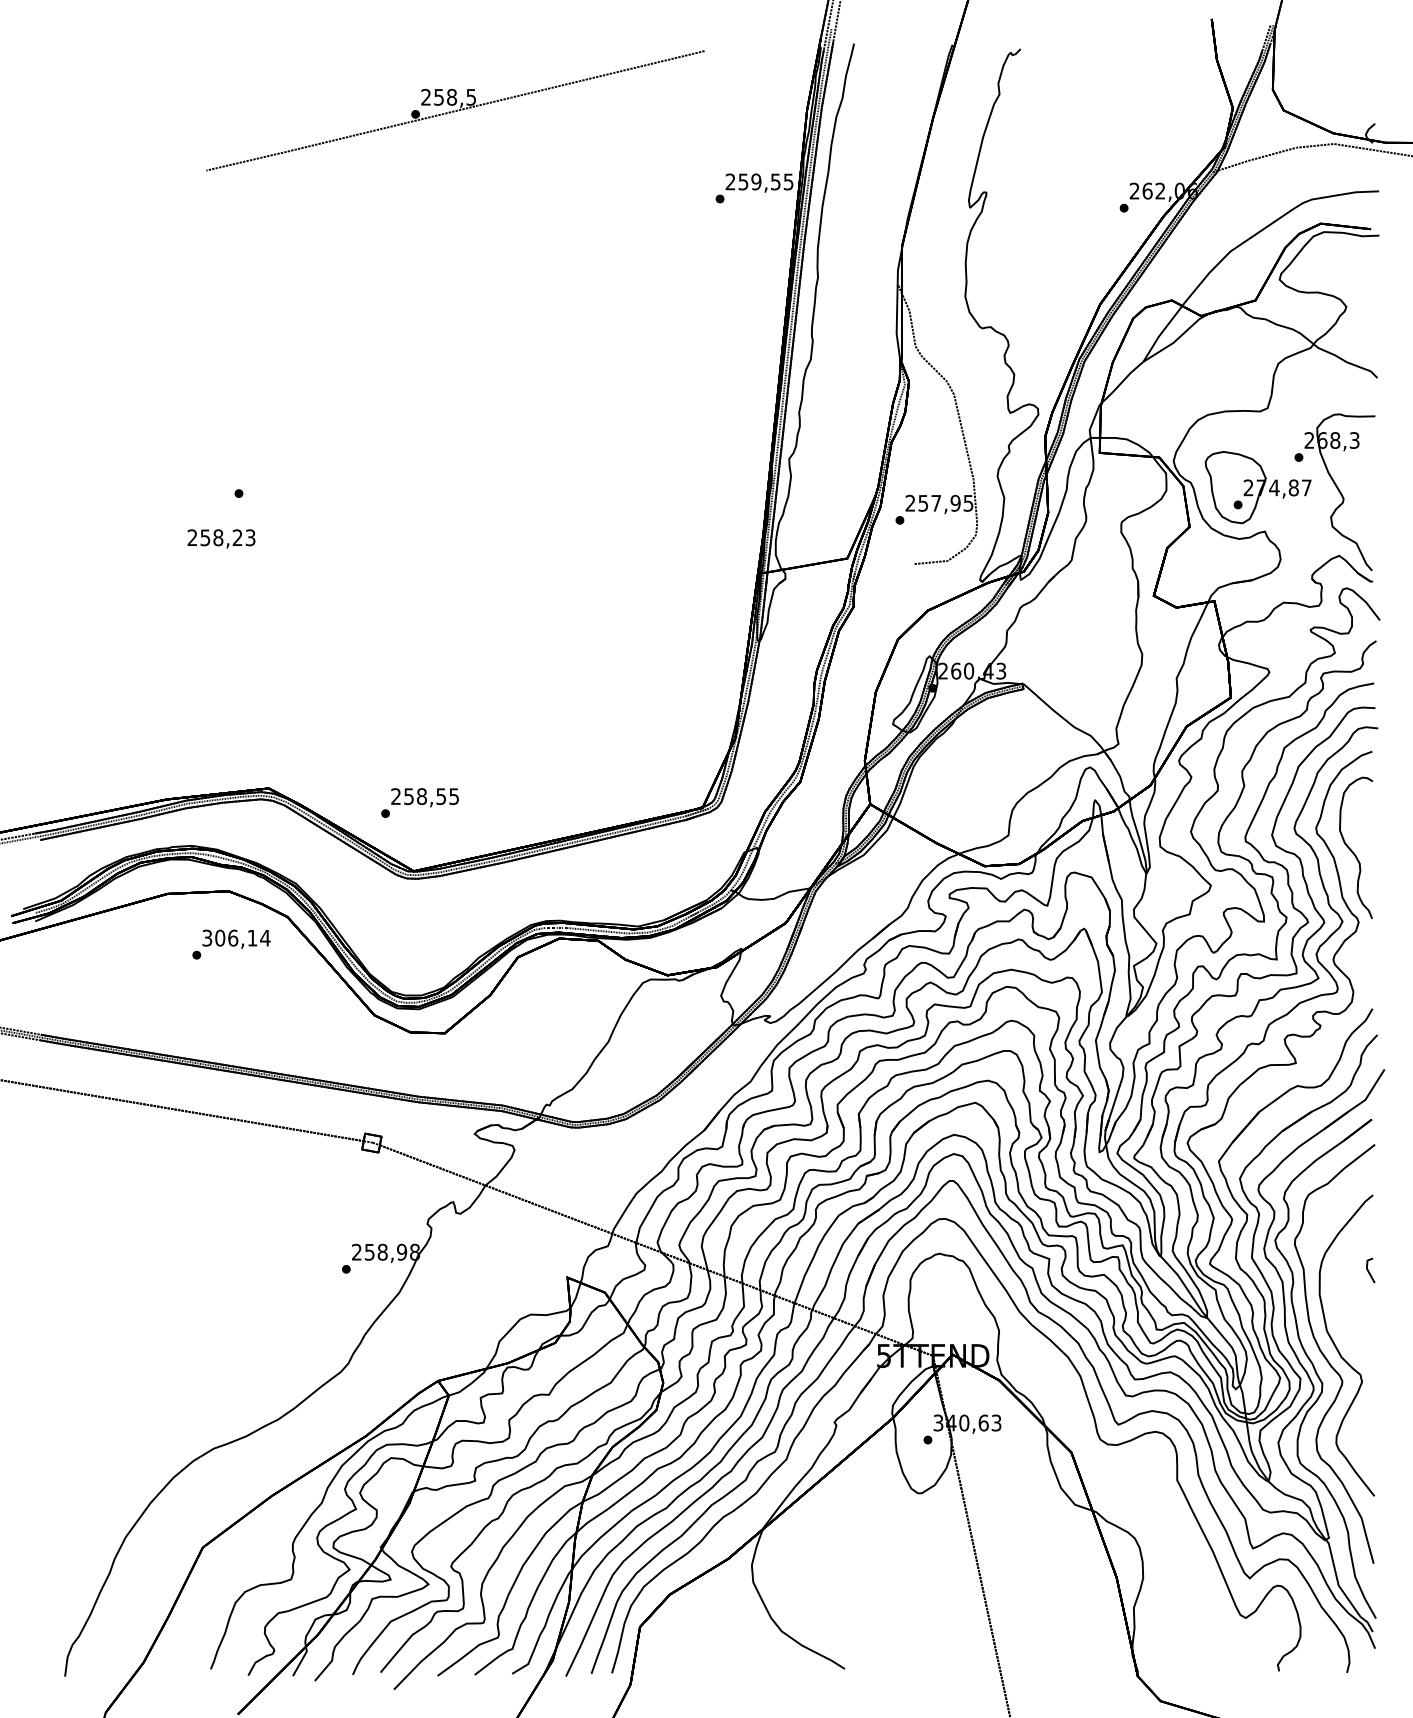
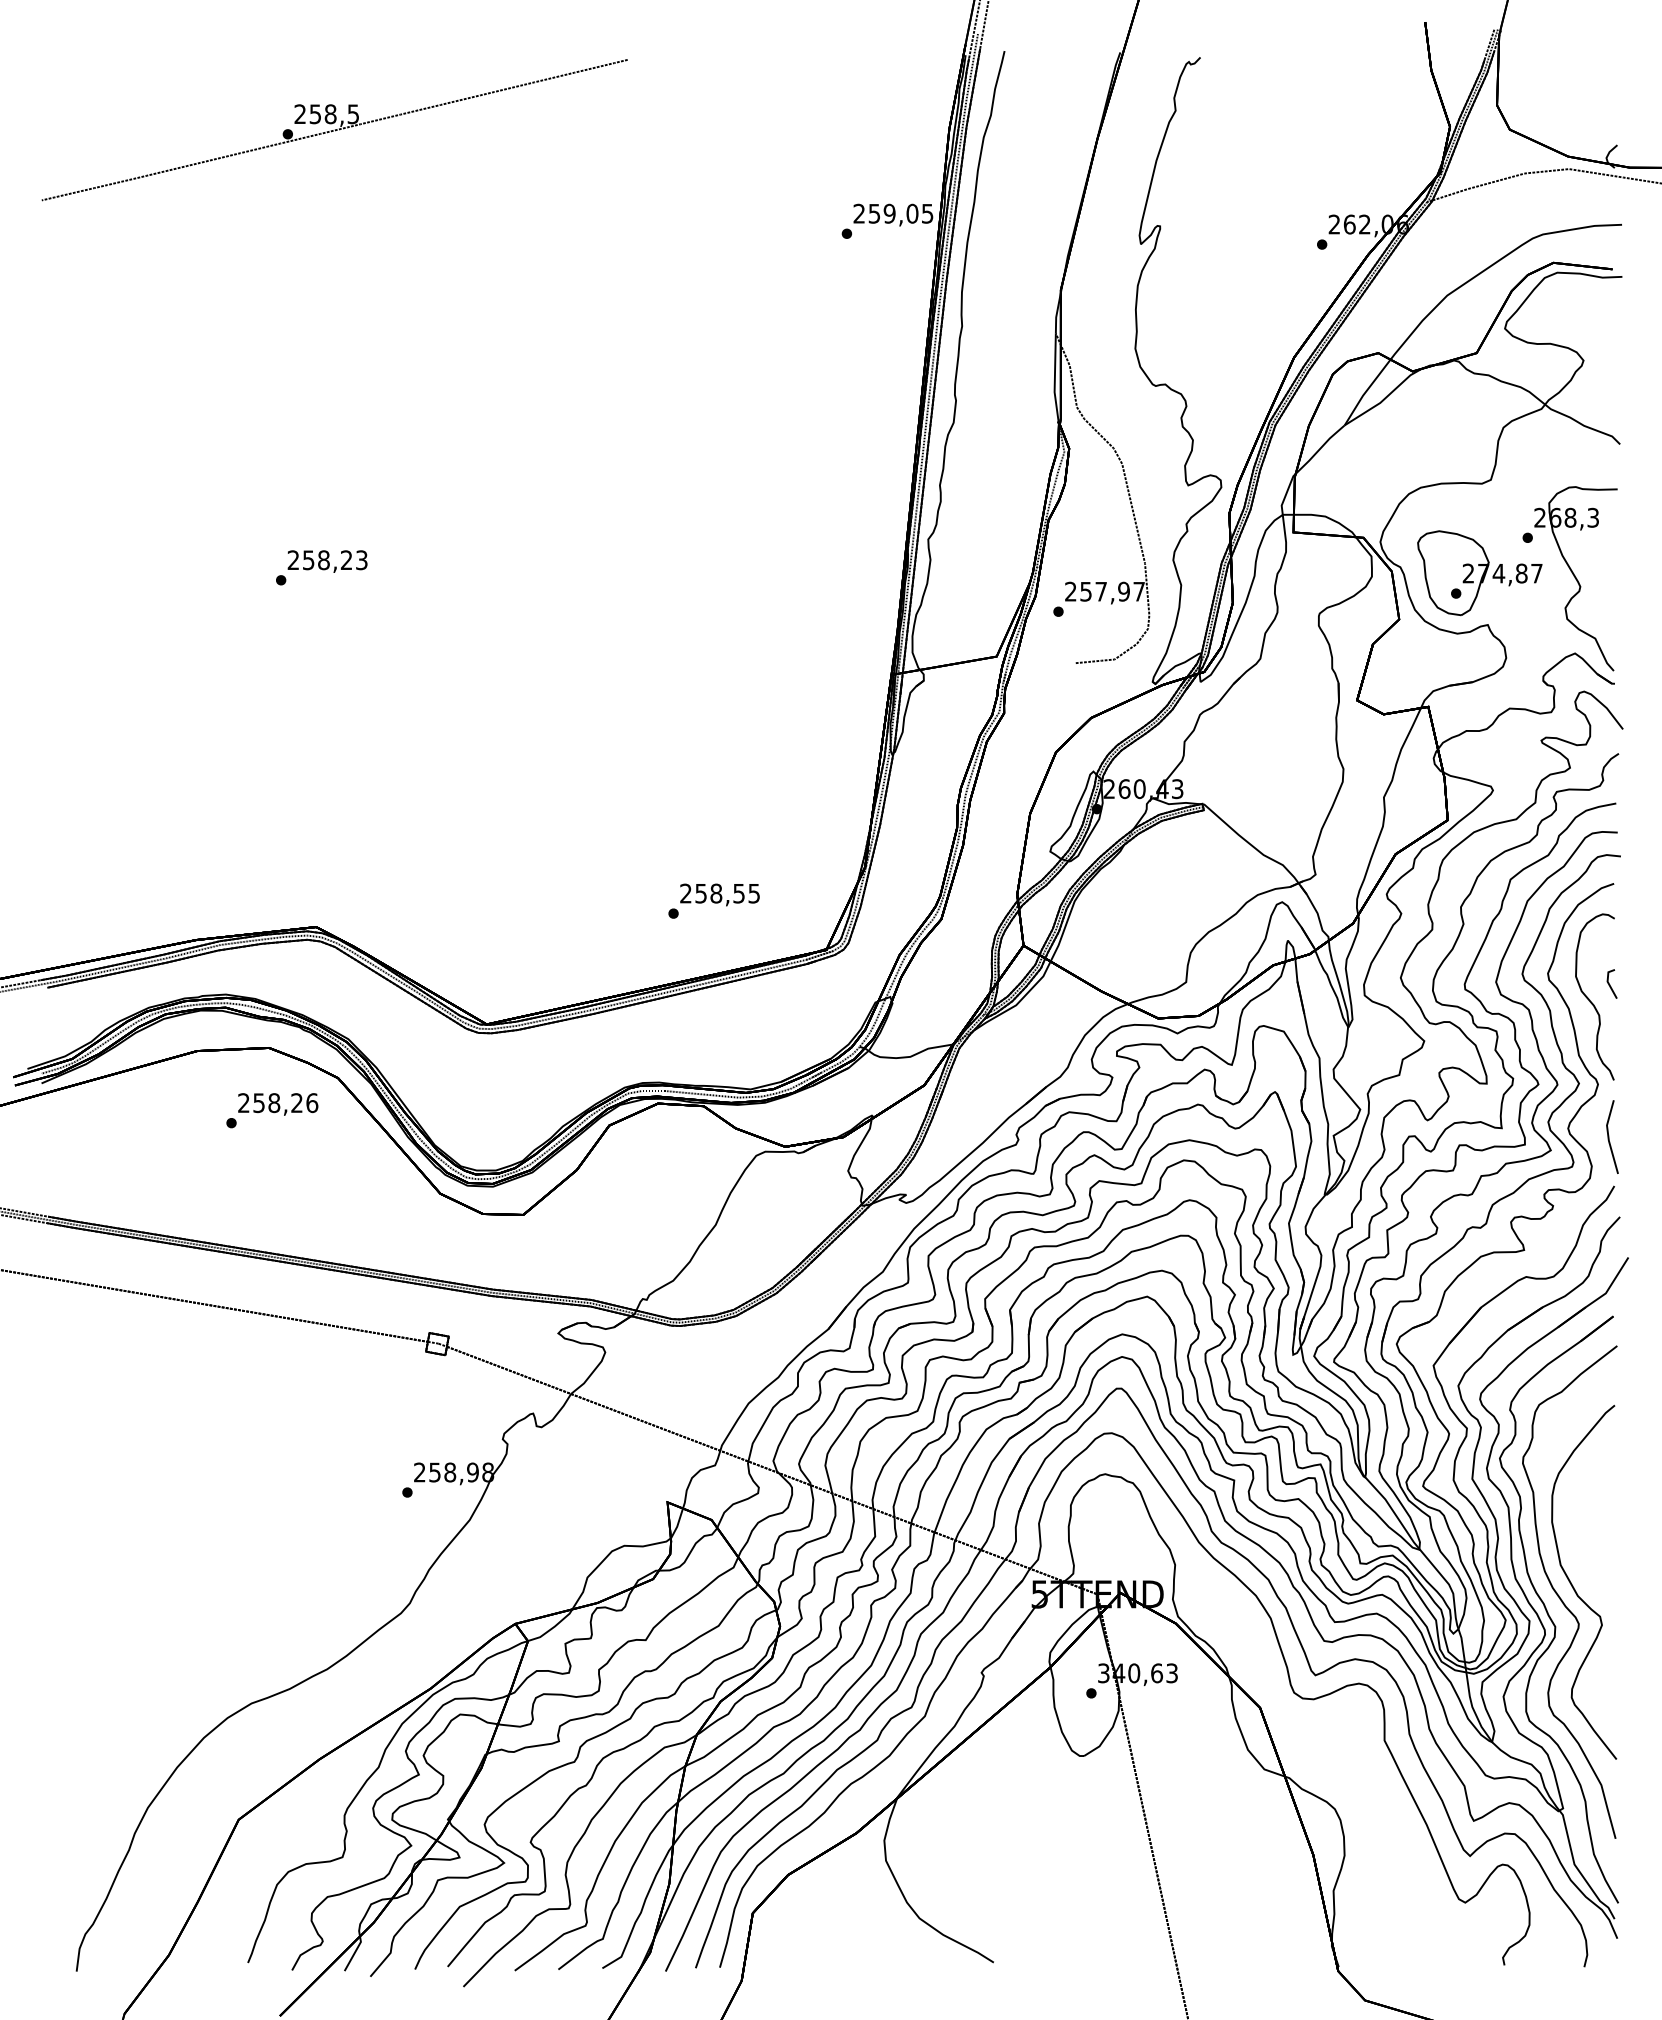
part: (455, 111) -> (334, 130), moved
text: (775, 181) -> (912, 213), 259,55 -> 259,05
text: (967, 503) -> (1138, 591), 257,95 -> 257,97
text: (221, 538) -> (327, 561), moved
text: (419, 802) -> (713, 900), moved
text: (236, 938) -> (278, 1103), 306,14 -> 258,26
line: (1368, 966) -> (1609, 1136), added
line: (1369, 1270) -> (1610, 984), moved

